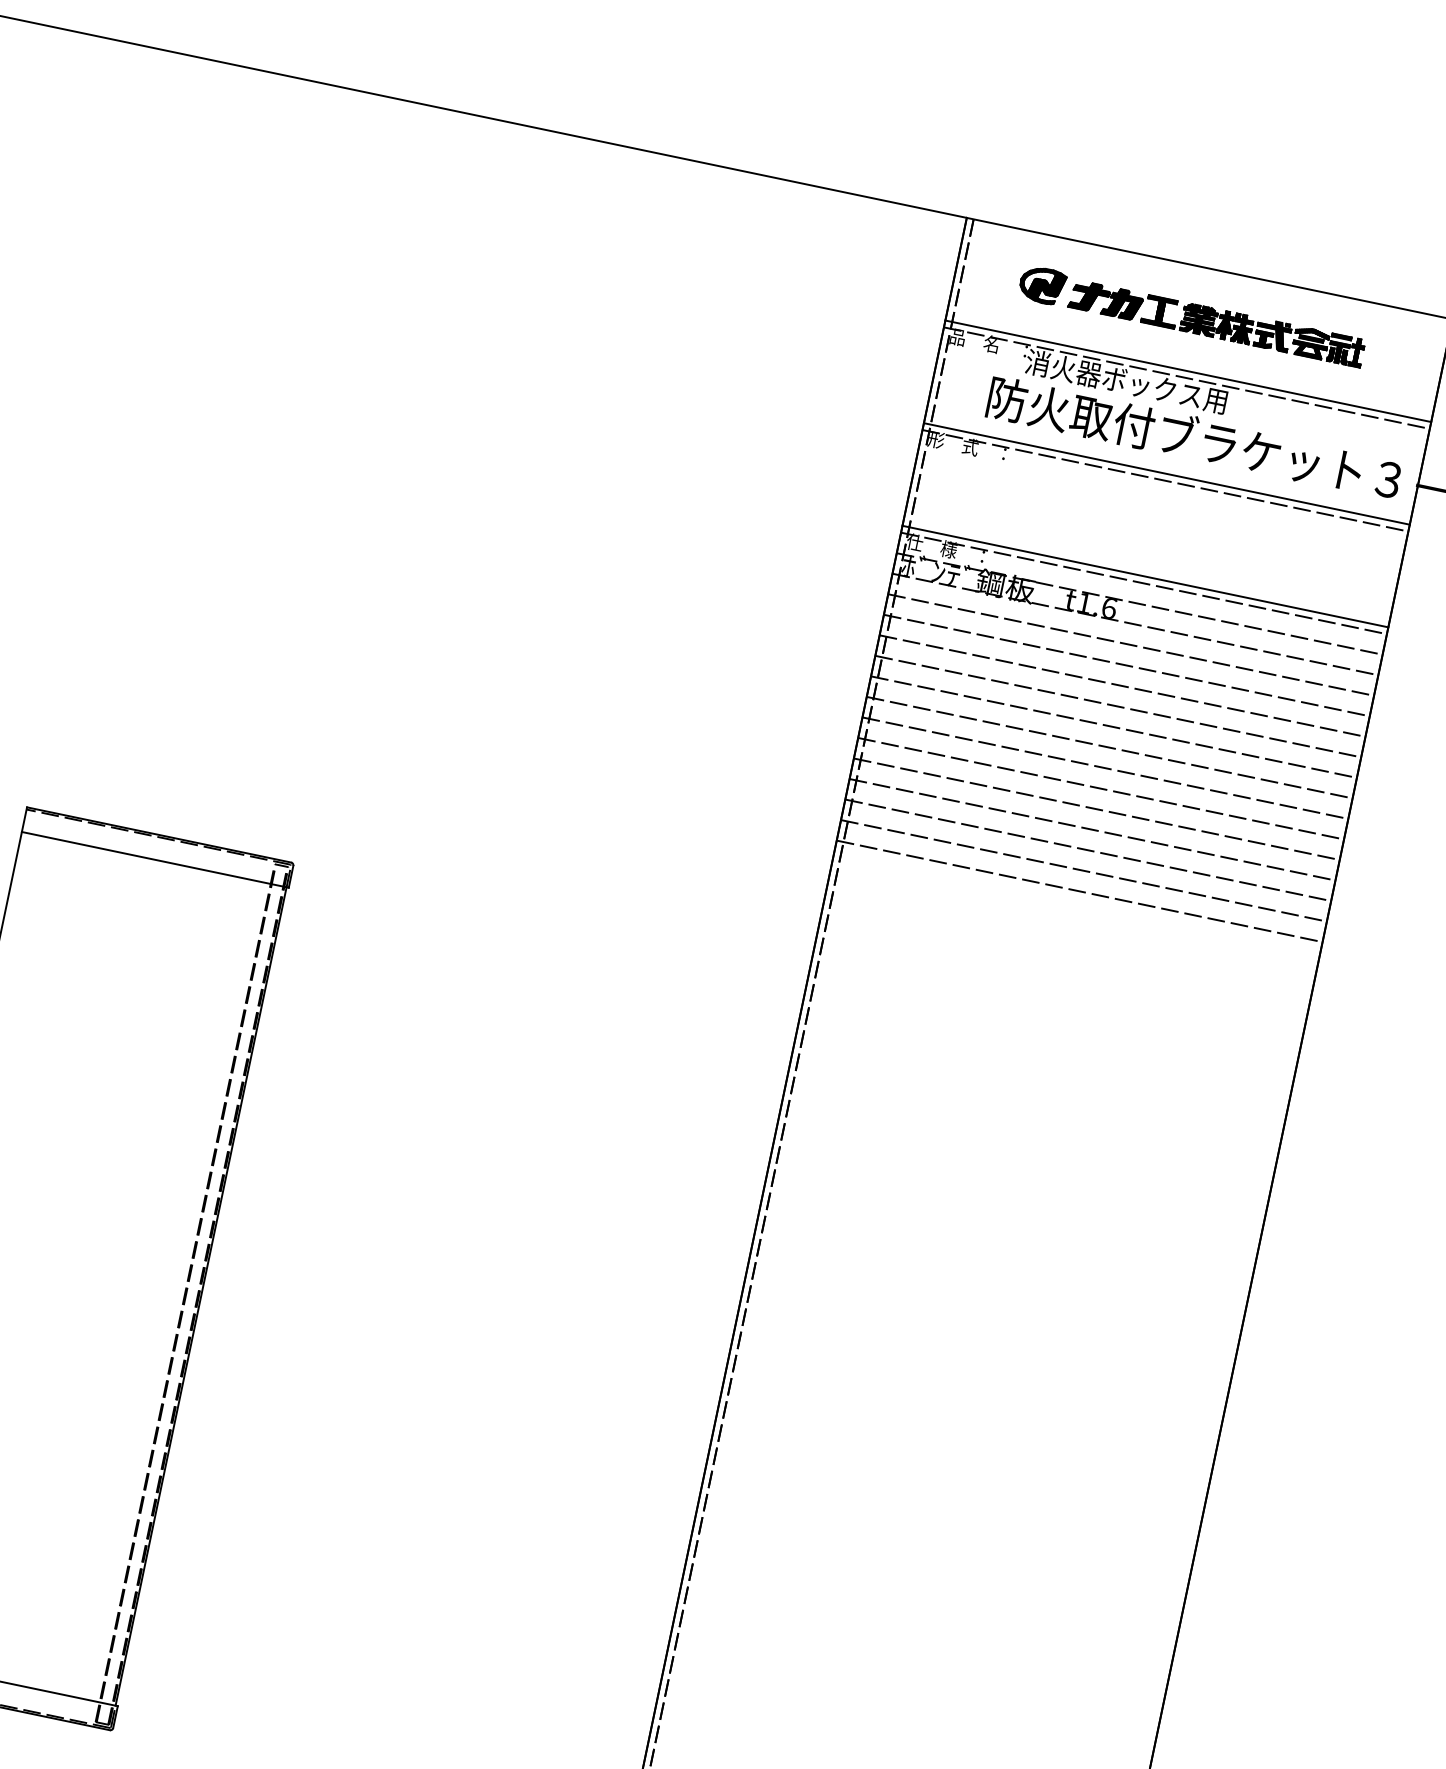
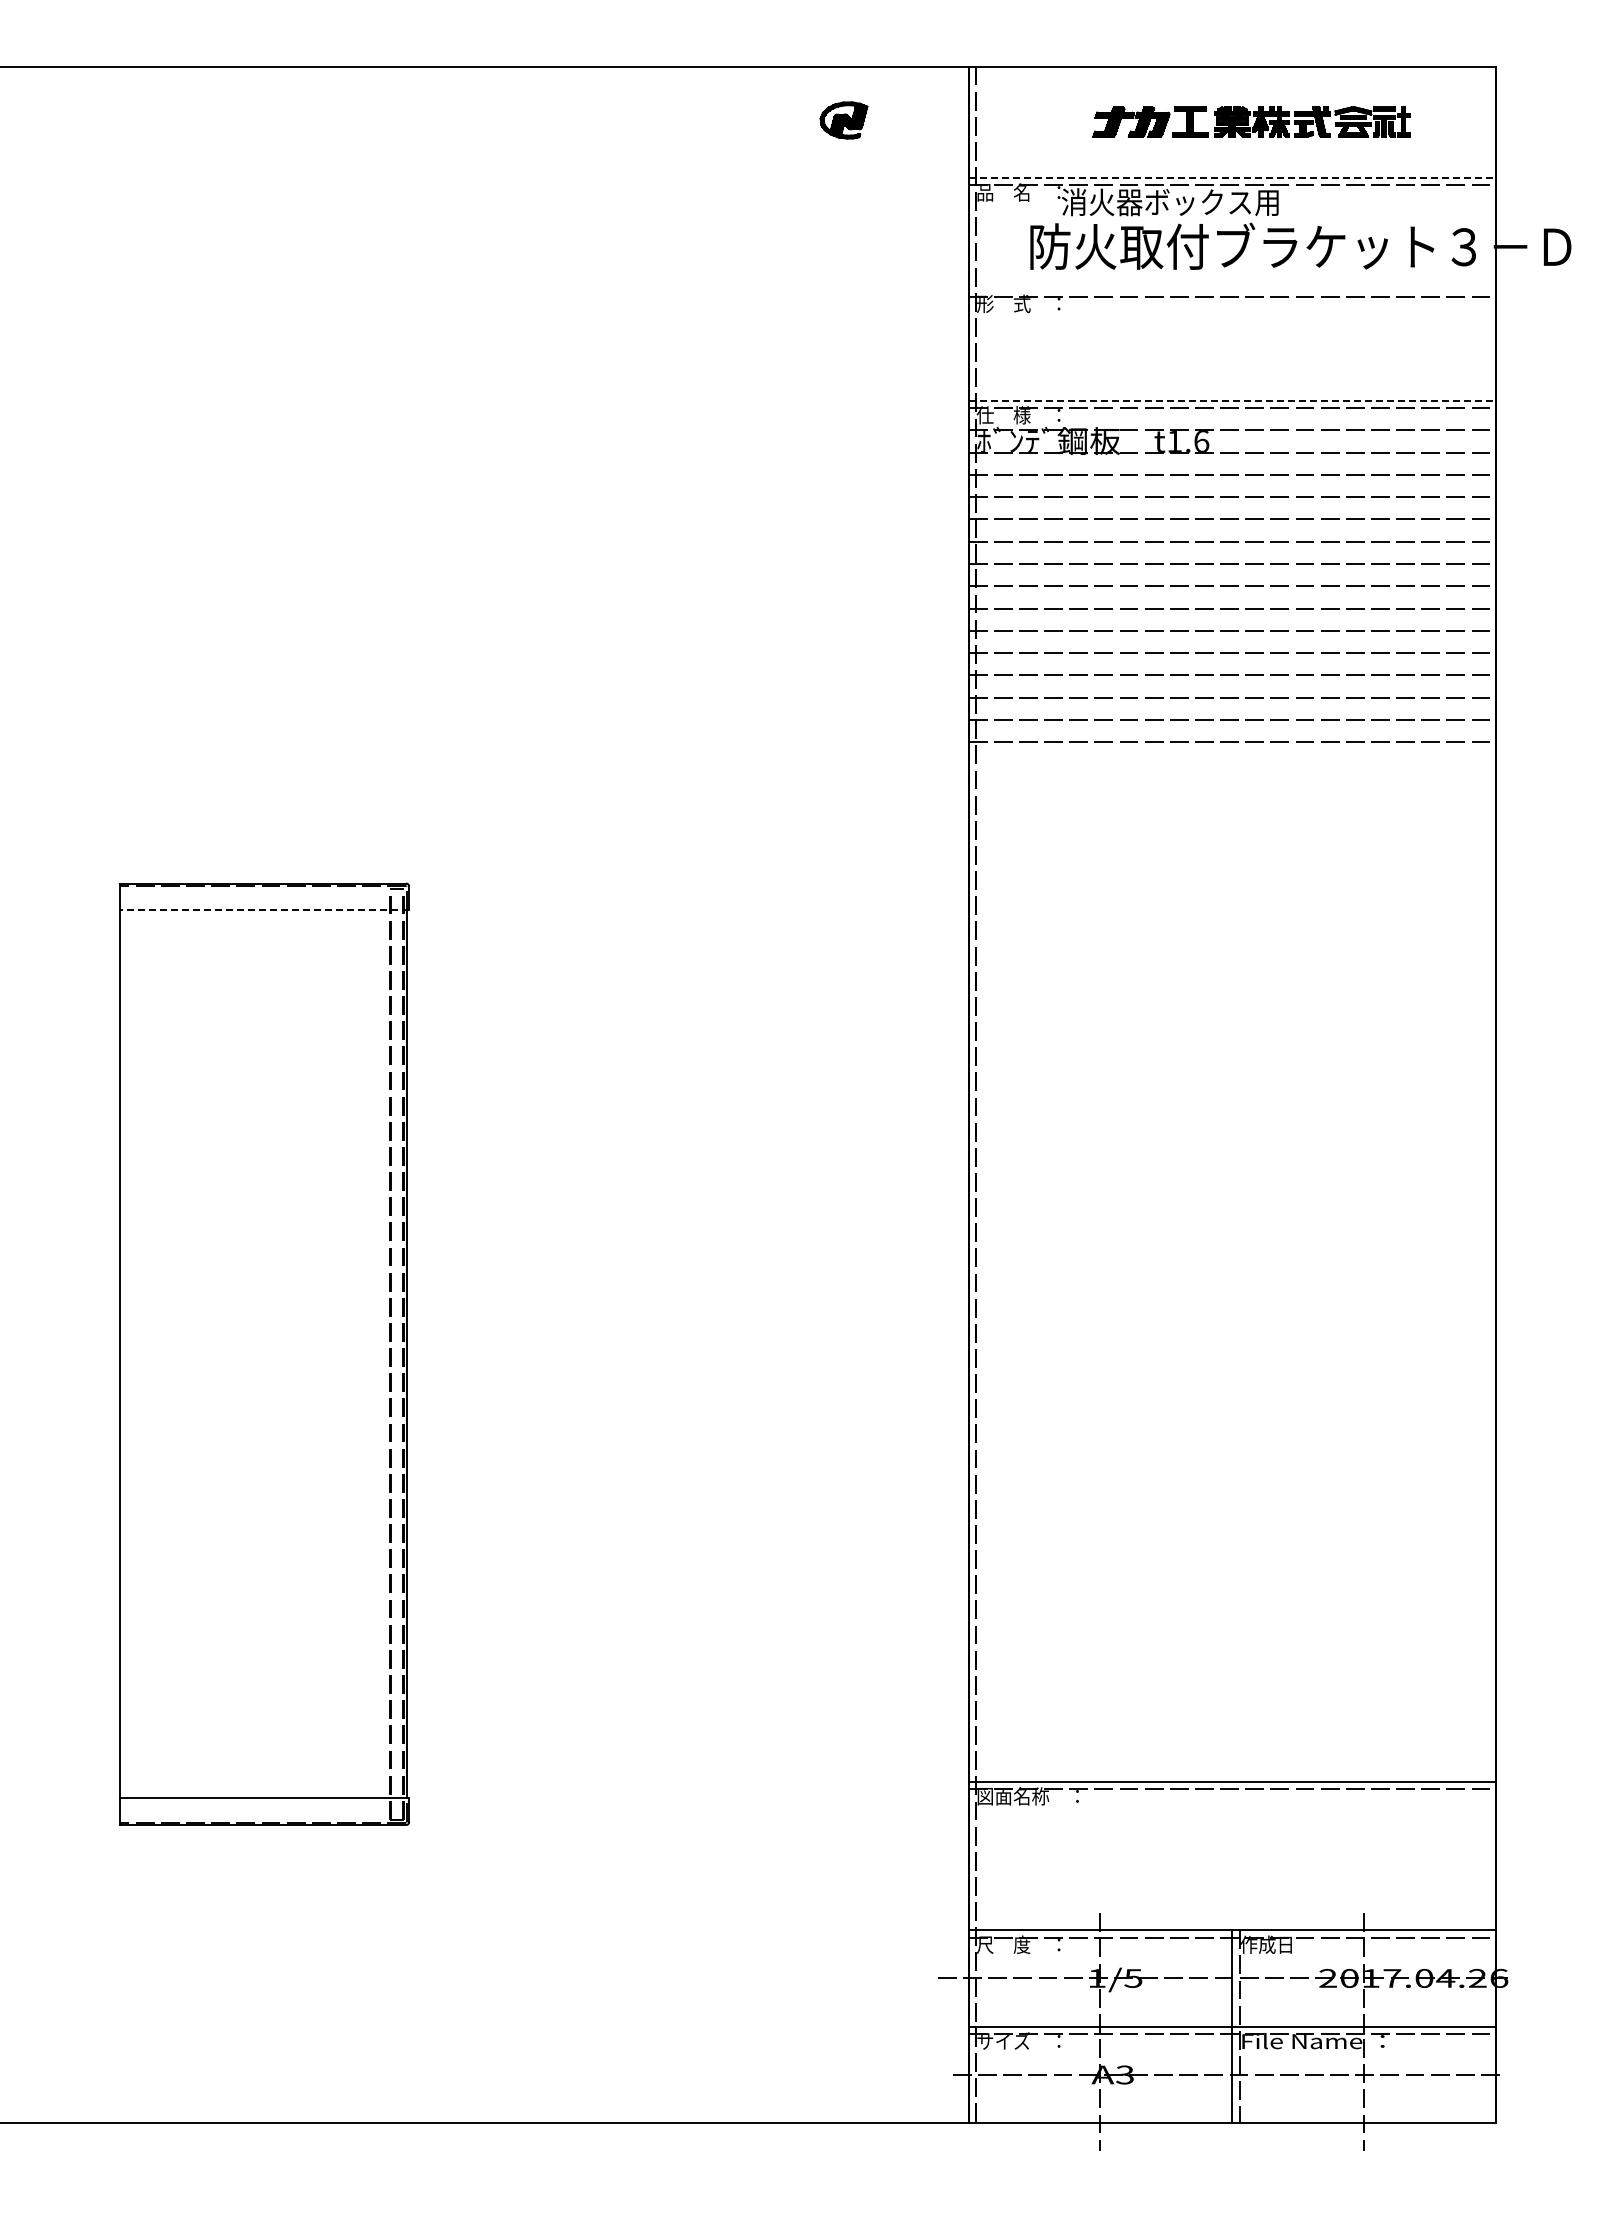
part: (1041, 285) -> (843, 120), moved
line: (1188, 370) -> (1232, 177), solid -> dashed
line: (1166, 473) -> (1231, 289), removed
line: (1145, 576) -> (1232, 400), solid -> dashed
line: (155, 860) -> (264, 910), solid -> dashed

